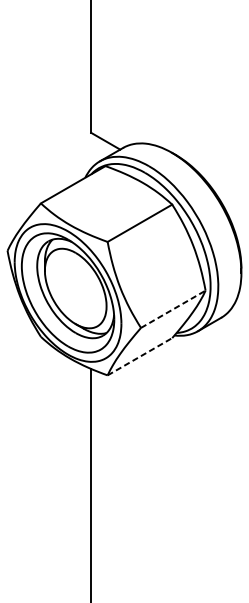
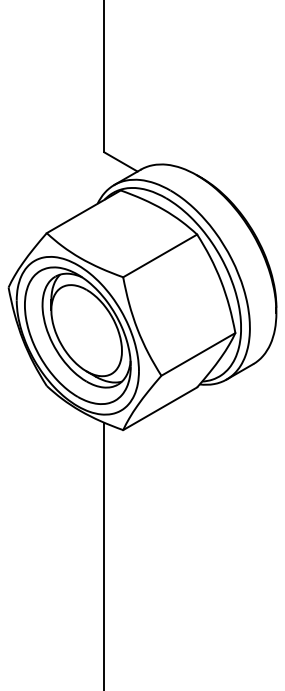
line: (173, 309) -> (198, 354), dashed -> solid
line: (140, 356) -> (160, 408), dashed -> solid

